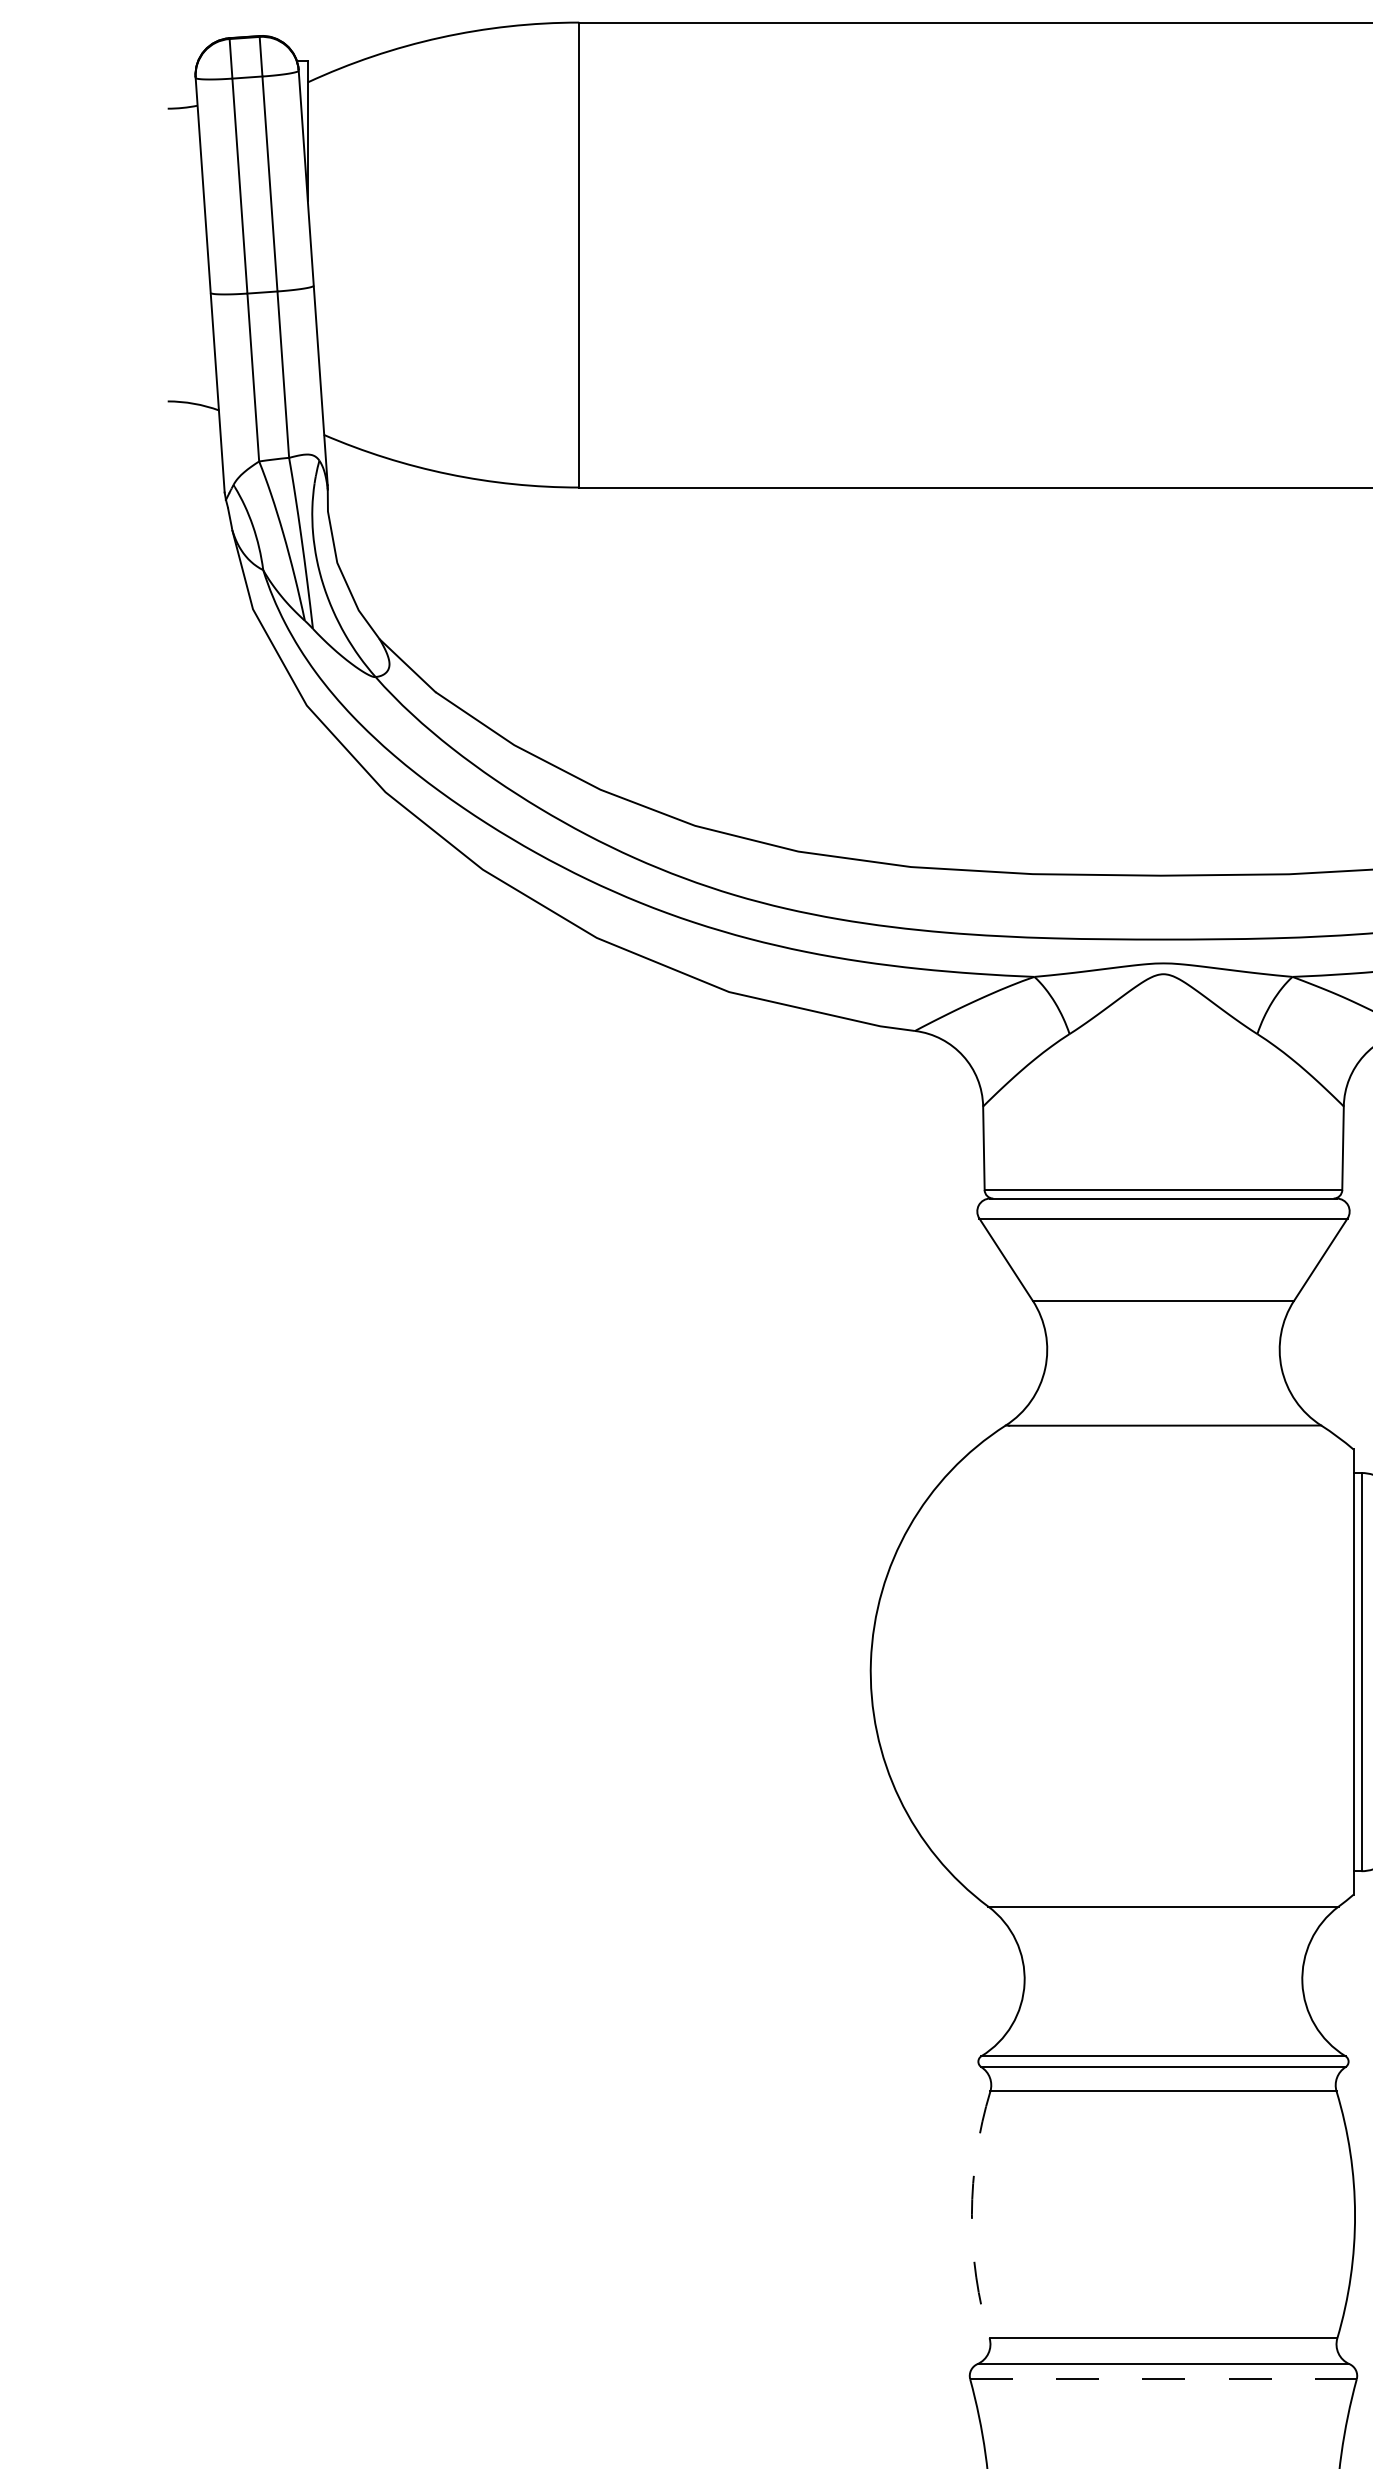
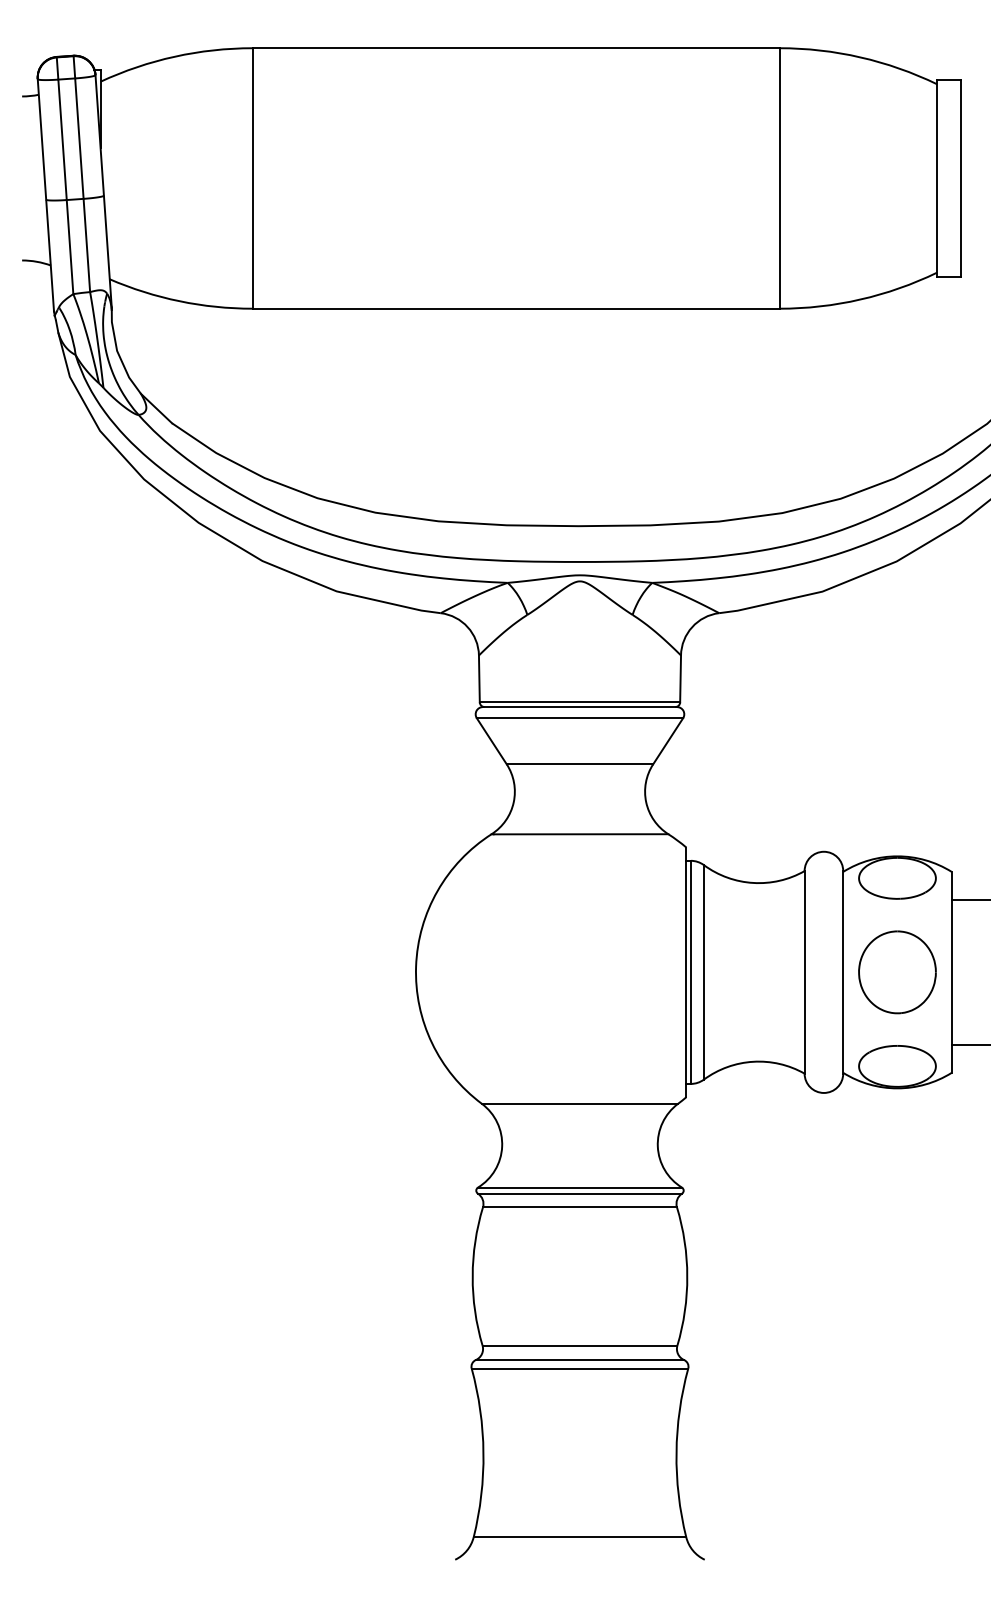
arc: (971, 2214) -> (472, 1276), dashed -> solid
line: (1164, 2379) -> (580, 1368), dashed -> solid

